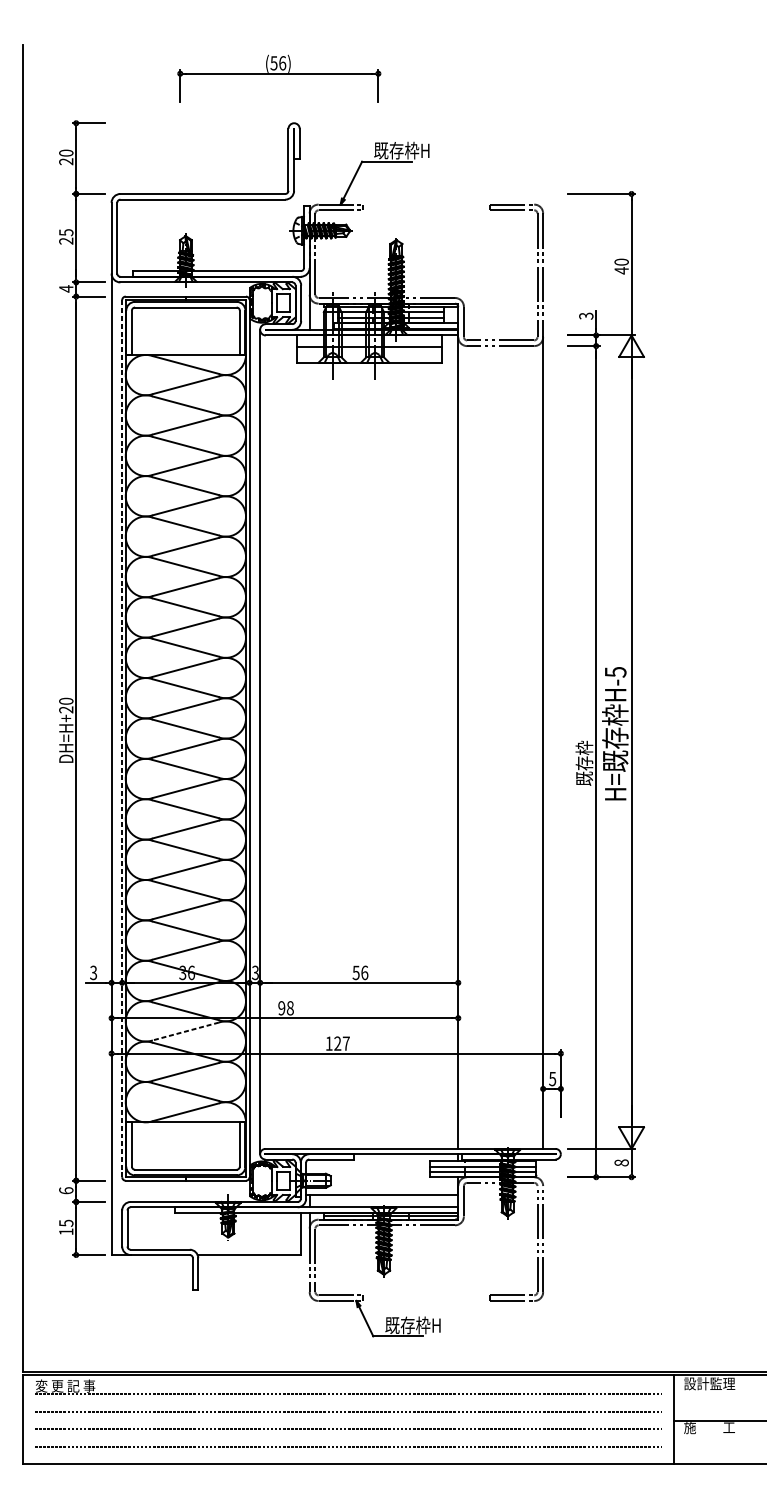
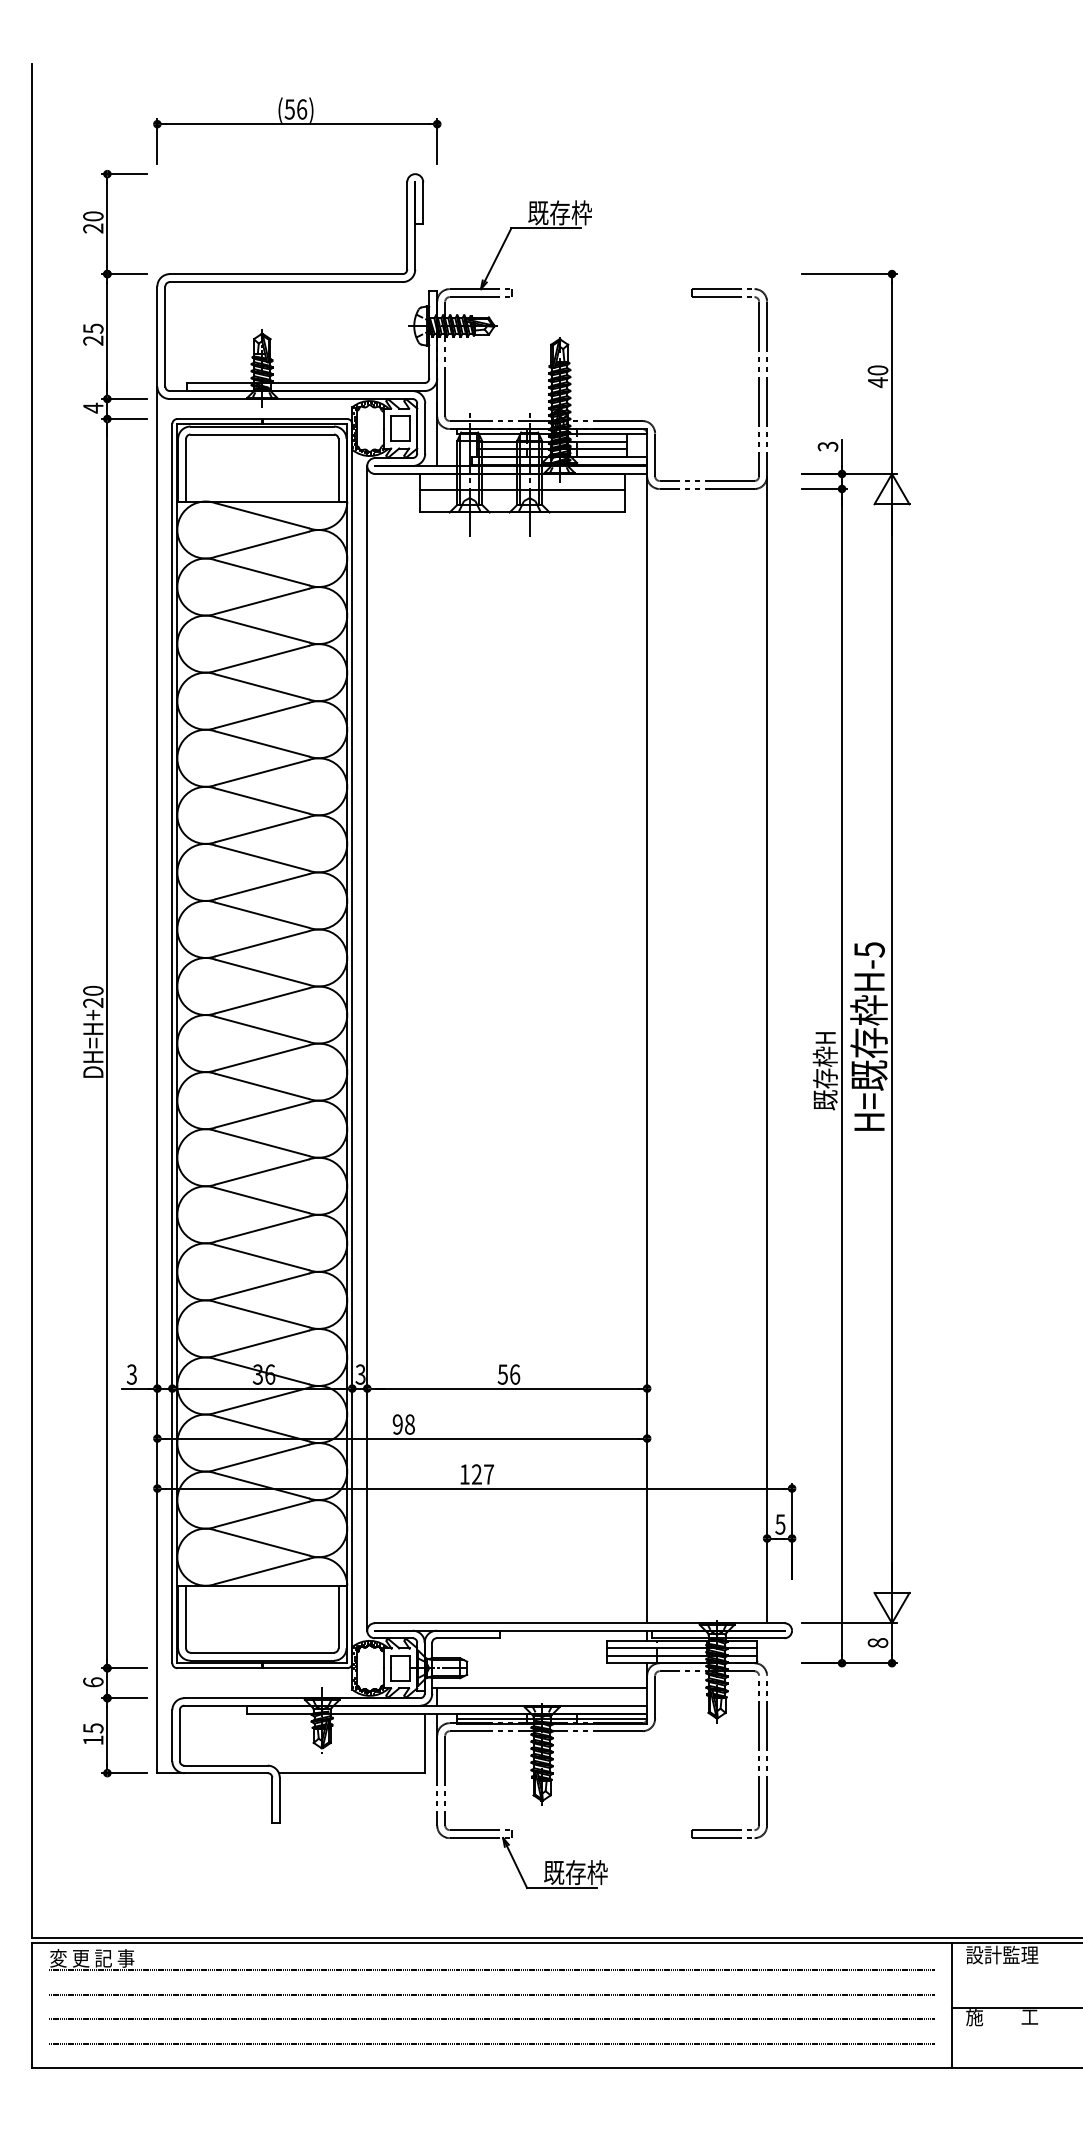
part: (279, 78) -> (297, 130), moved
text: (425, 151) -> (600, 213), 既存枠H -> 既存枠
text: (584, 734) -> (825, 1037), 既存枠 -> 既存枠H
line: (122, 738) -> (172, 1043), dashed -> solid
line: (185, 1031) -> (261, 1457), dashed -> solid
text: (436, 1325) -> (616, 1872), 既存枠H -> 既存枠

